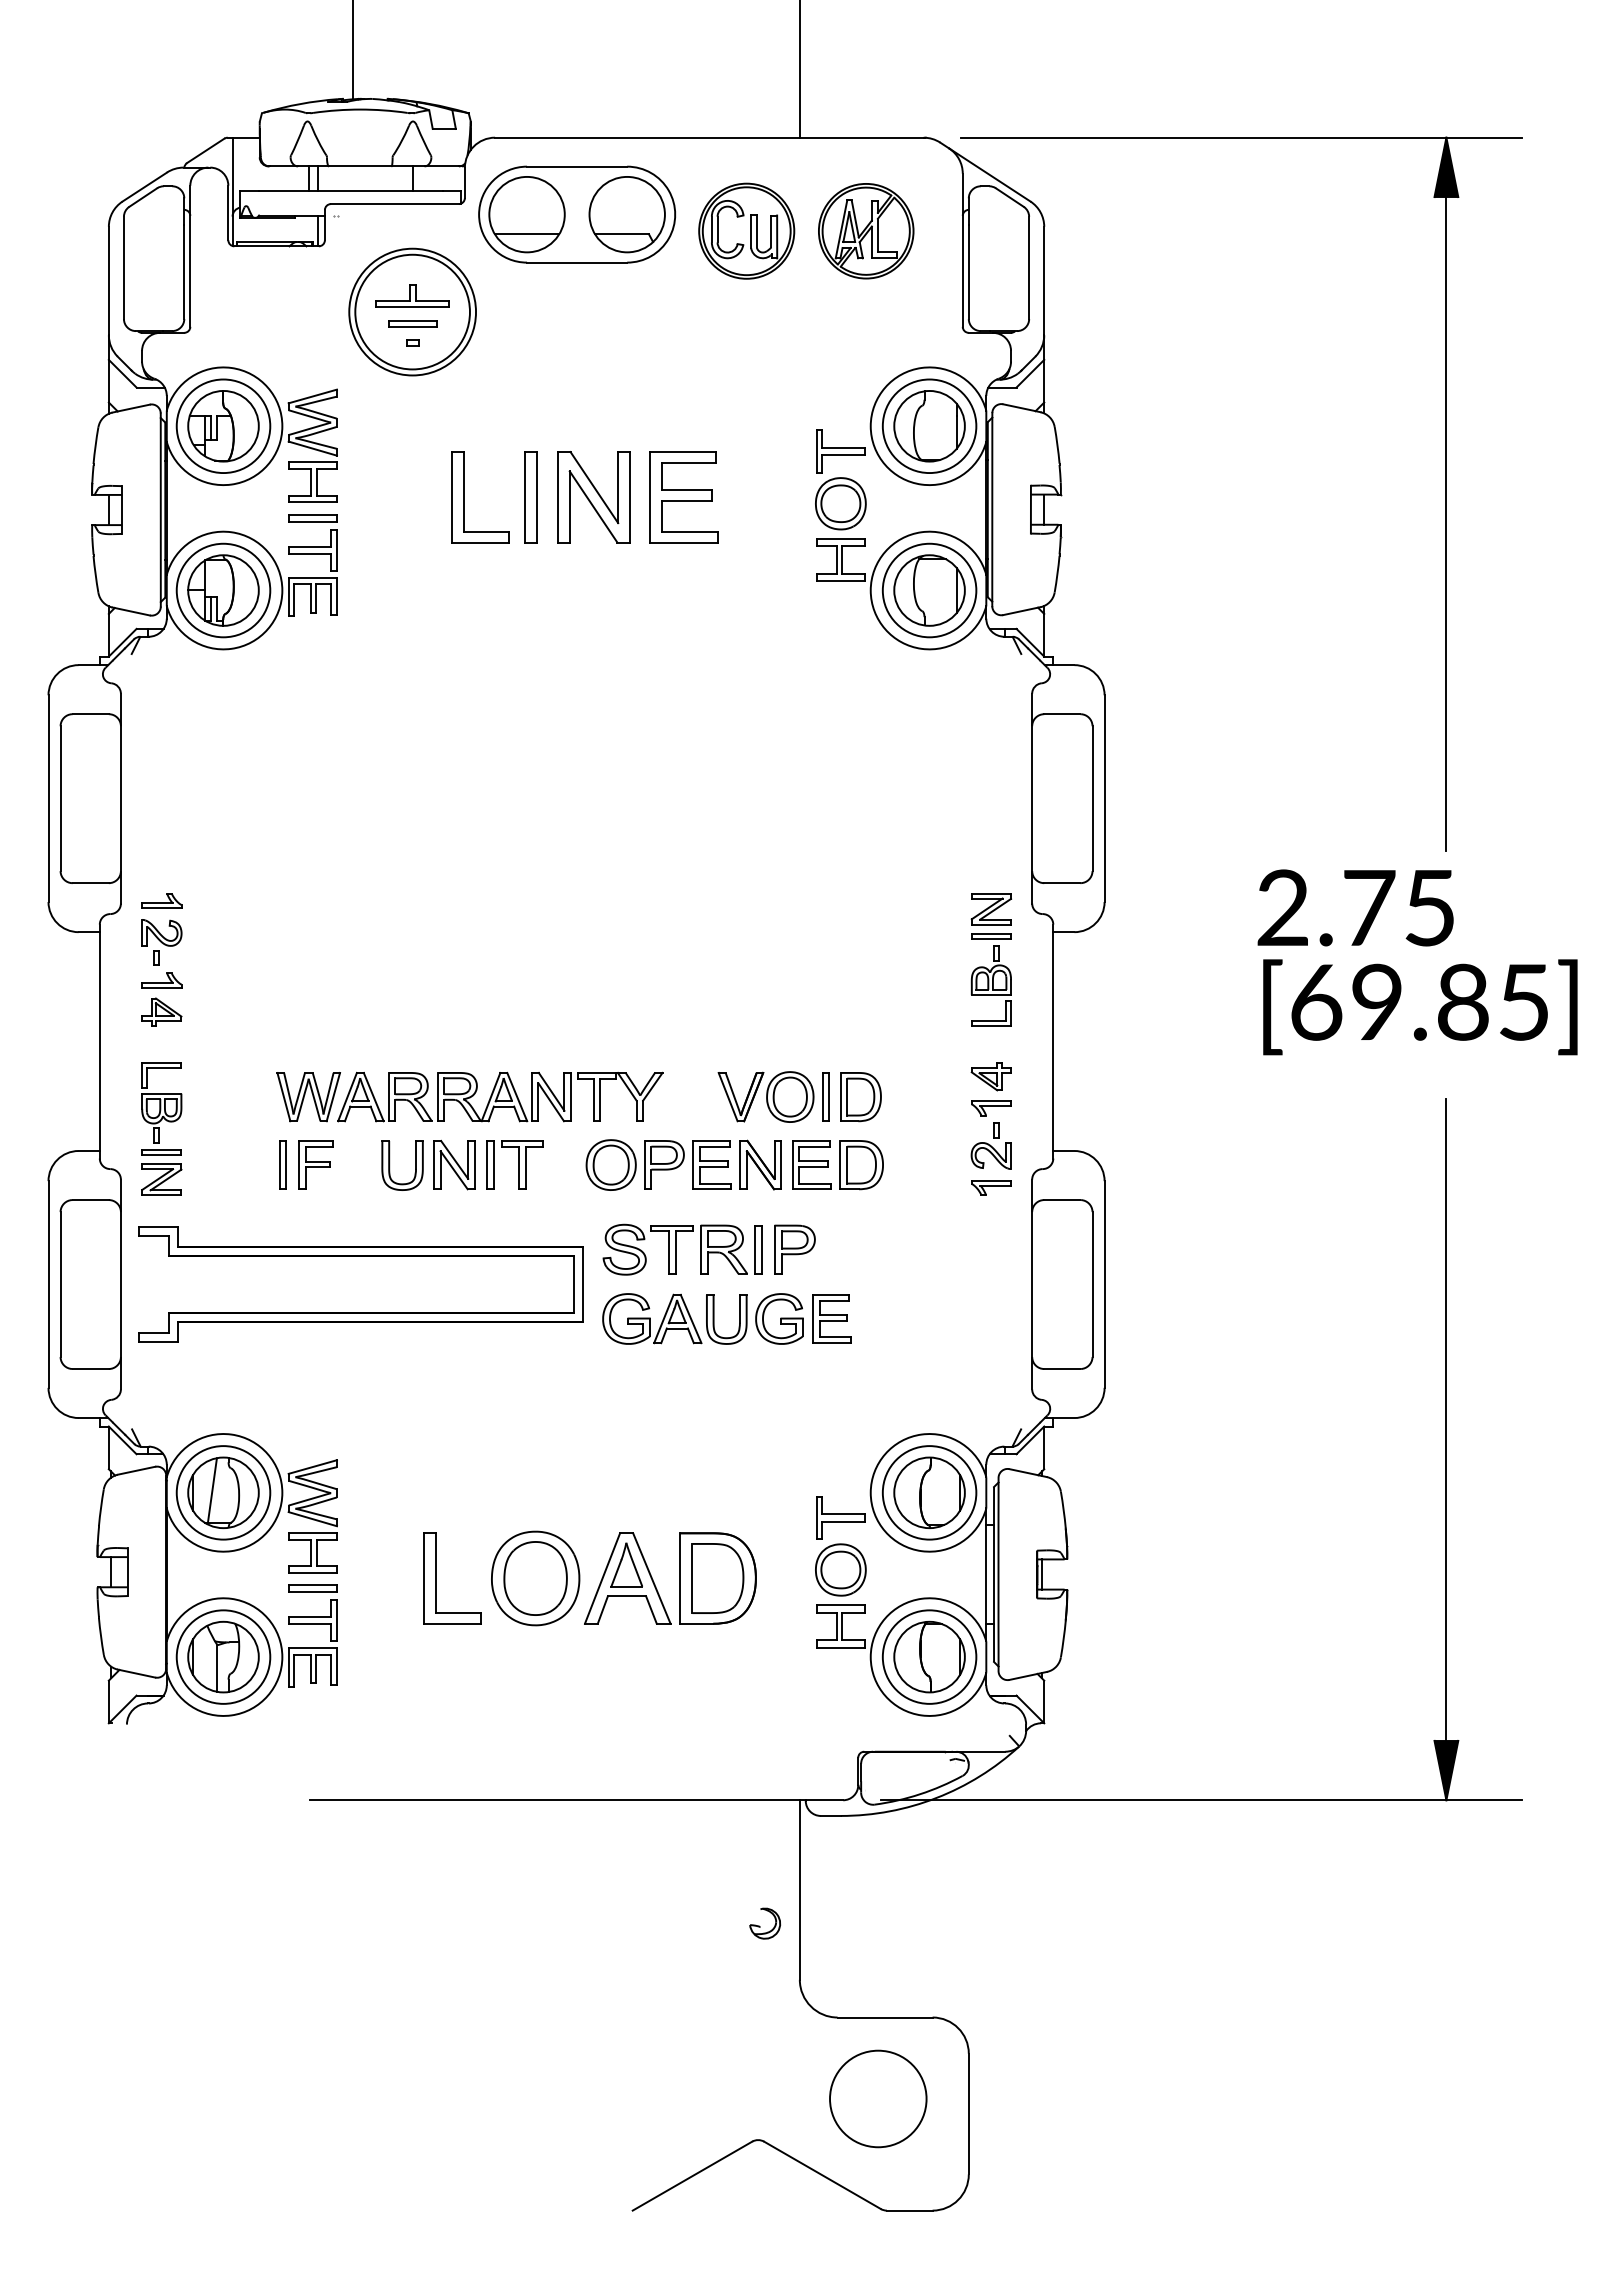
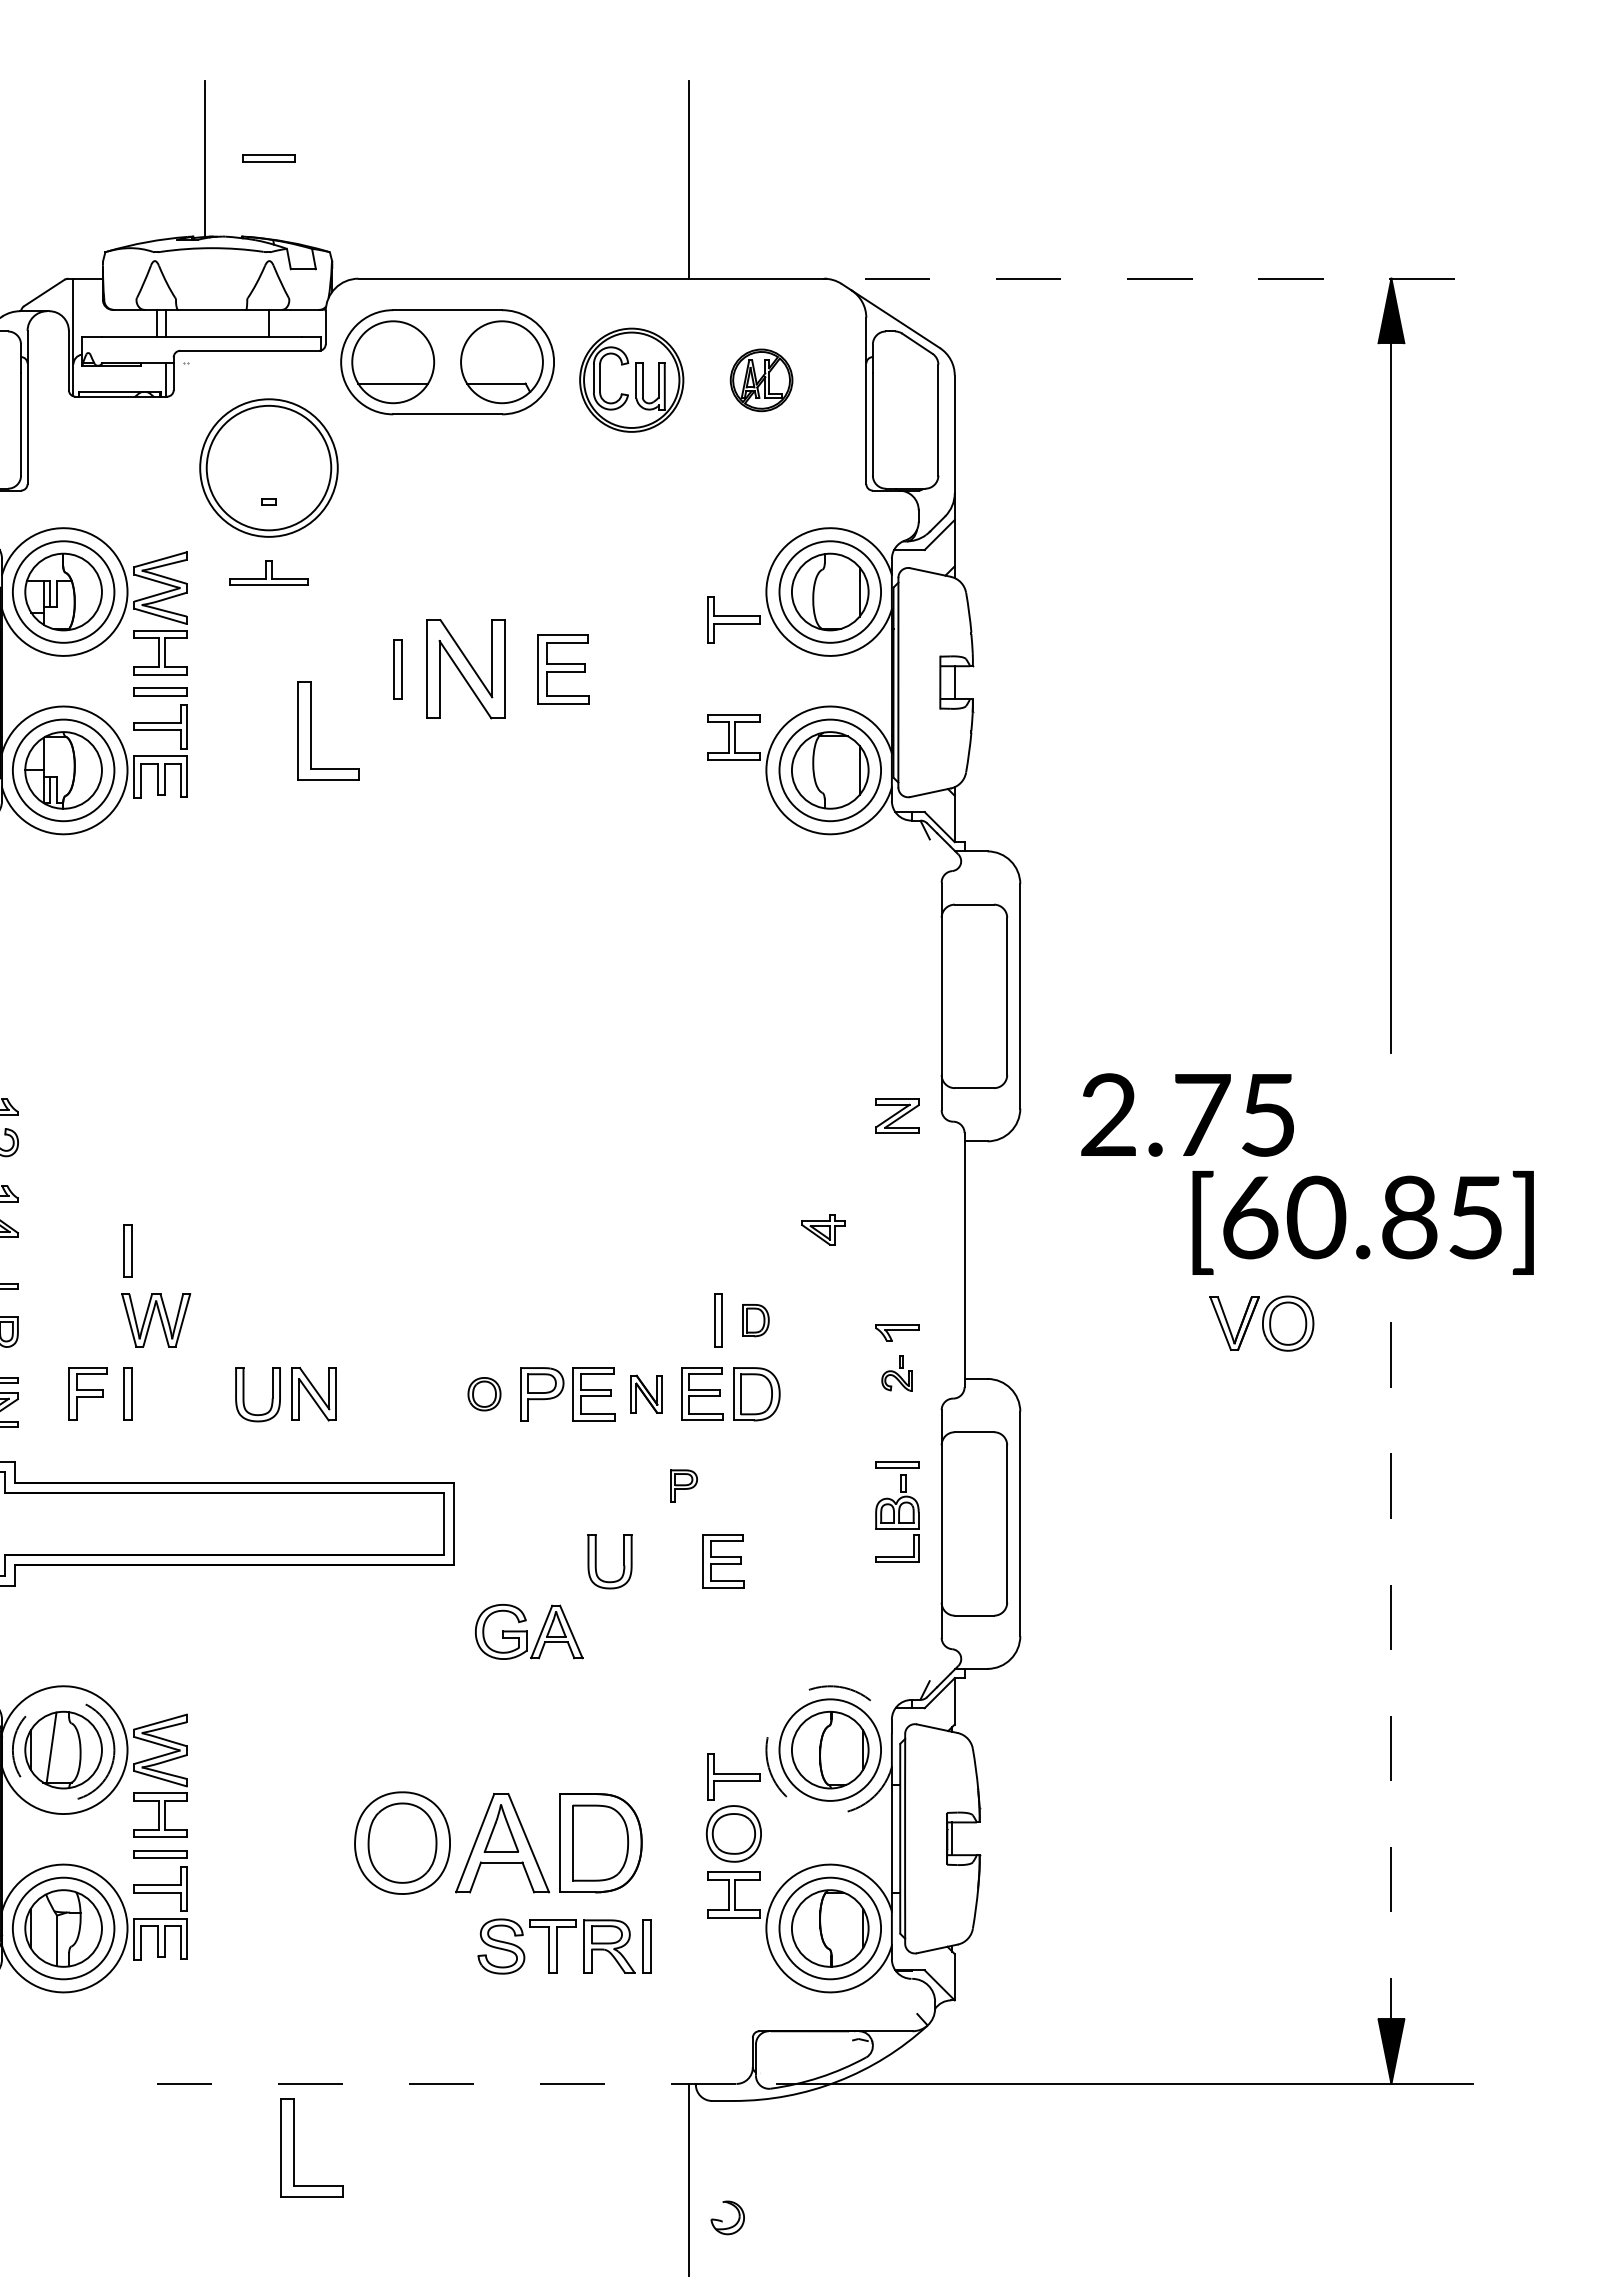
line: (1242, 137) -> (1170, 278), solid -> dashed
part: (866, 231) -> (761, 380), size x0.6
part: (412, 295) -> (268, 572), moved
part: (412, 323) -> (268, 157), moved
part: (464, 497) -> (311, 731), moved
part: (530, 497) -> (396, 669), size x0.6
part: (683, 497) -> (563, 669), size x0.7
part: (840, 503) -> (733, 675), removed
text: (1355, 907) -> (1187, 1114), moved
part: (990, 979) -> (896, 1511), moved
text: (1377, 1002) -> (1316, 1217), [69.85] -> [60.85]
part: (282, 1032) -> (127, 1250), added
part: (990, 1076) -> (822, 1229), moved
part: (500, 1096) -> (364, 1319), removed
part: (765, 1096) -> (1261, 1323), moved
part: (860, 1097) -> (755, 1320), size x0.6
part: (990, 1145) -> (896, 1372), size x0.7
part: (315, 1164) -> (87, 1393), moved
part: (514, 1164) -> (379, 1393), removed
part: (610, 1164) -> (483, 1393), size x0.6
part: (760, 1164) -> (646, 1393), size x0.7
part: (991, 1187) -> (897, 1418), removed
part: (682, 1249) -> (564, 1946), moved
part: (794, 1249) -> (683, 1485), size x0.6
part: (652, 1318) -> (529, 1631), moved
part: (779, 1318) -> (667, 1560), removed
line: (1446, 1419) -> (1391, 1670), solid -> dashed
circle: (223, 1492) -> (63, 1749), solid -> dashed
arc: (870, 1492) -> (766, 1749), solid -> dashed
part: (436, 1578) -> (294, 2148), moved
line: (576, 1800) -> (446, 2084), solid -> dashed
part: (764, 1923) -> (727, 2217), moved

